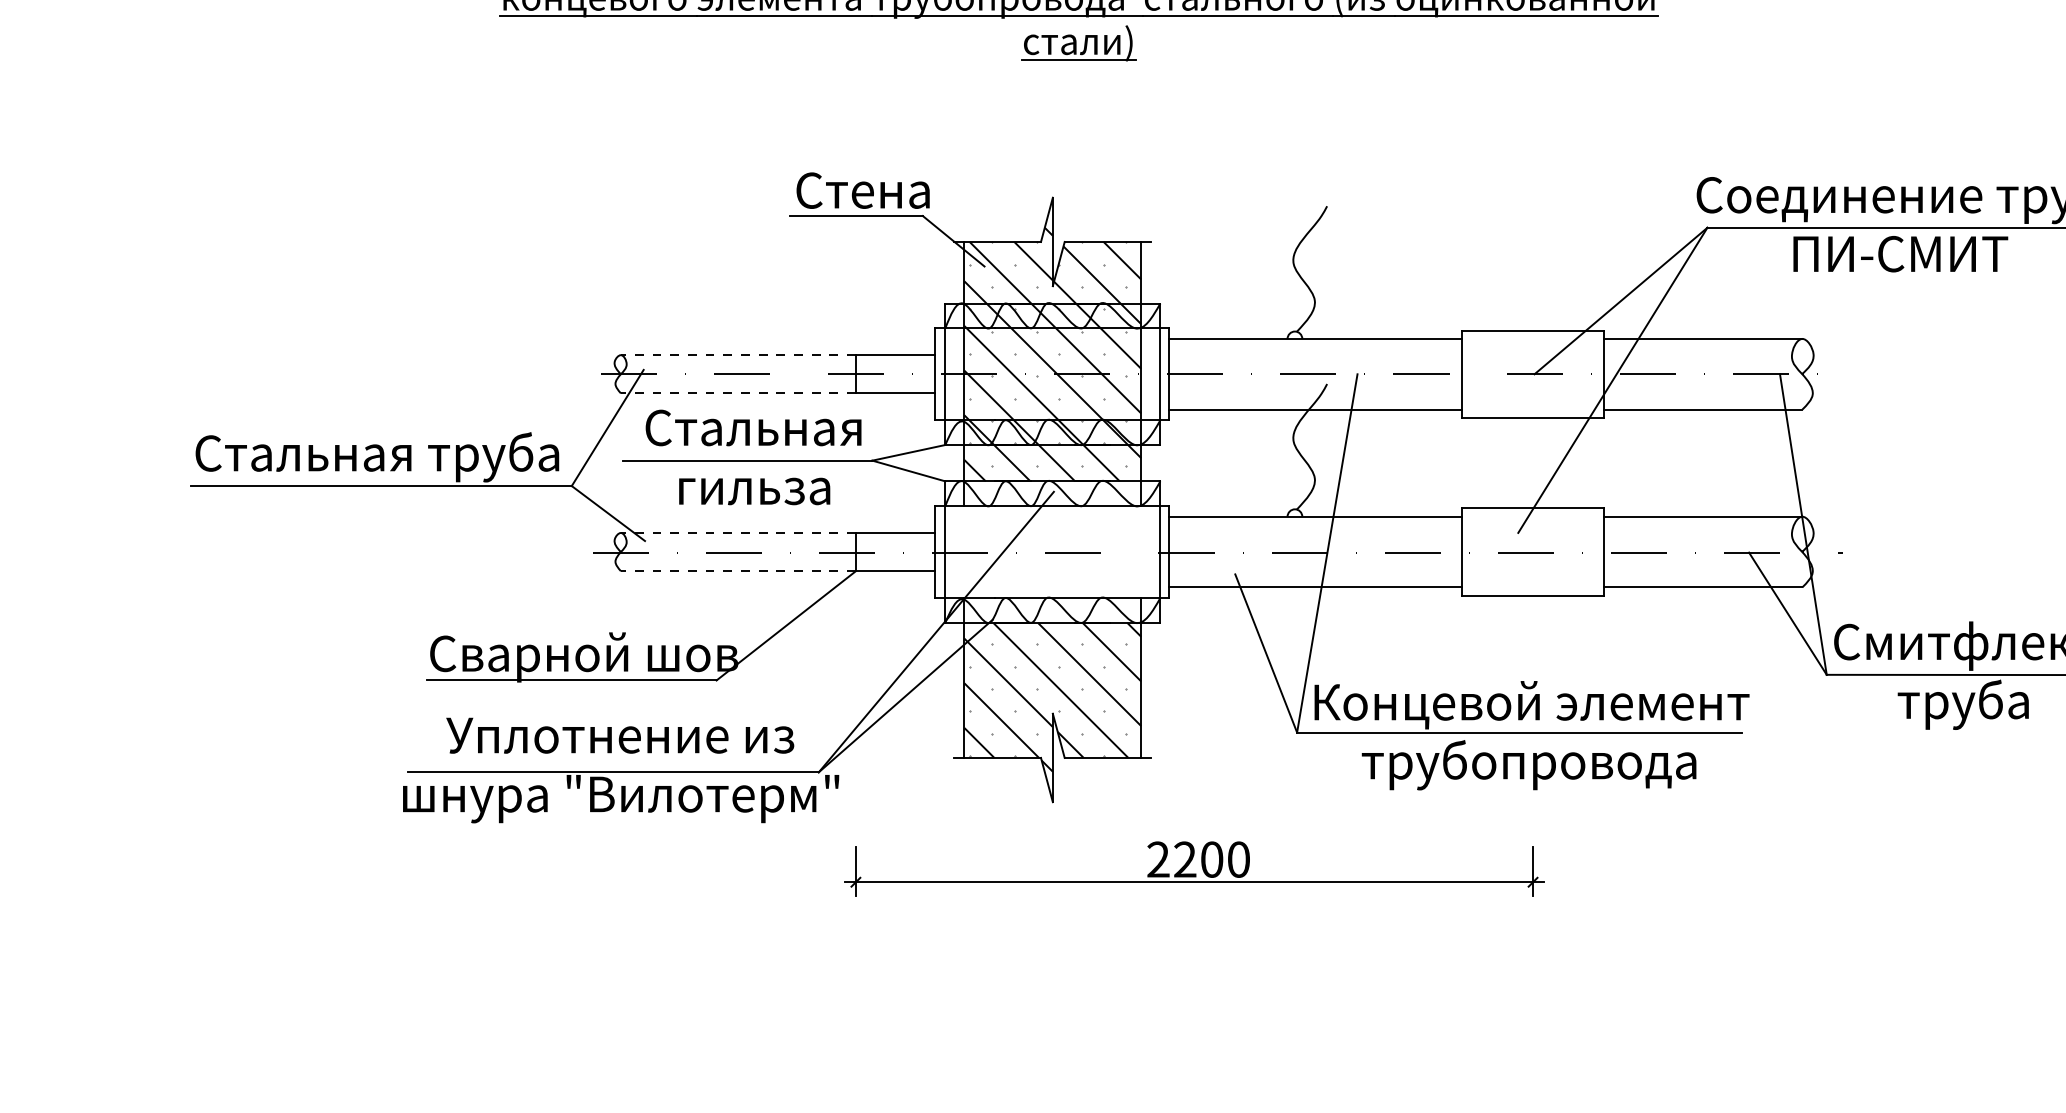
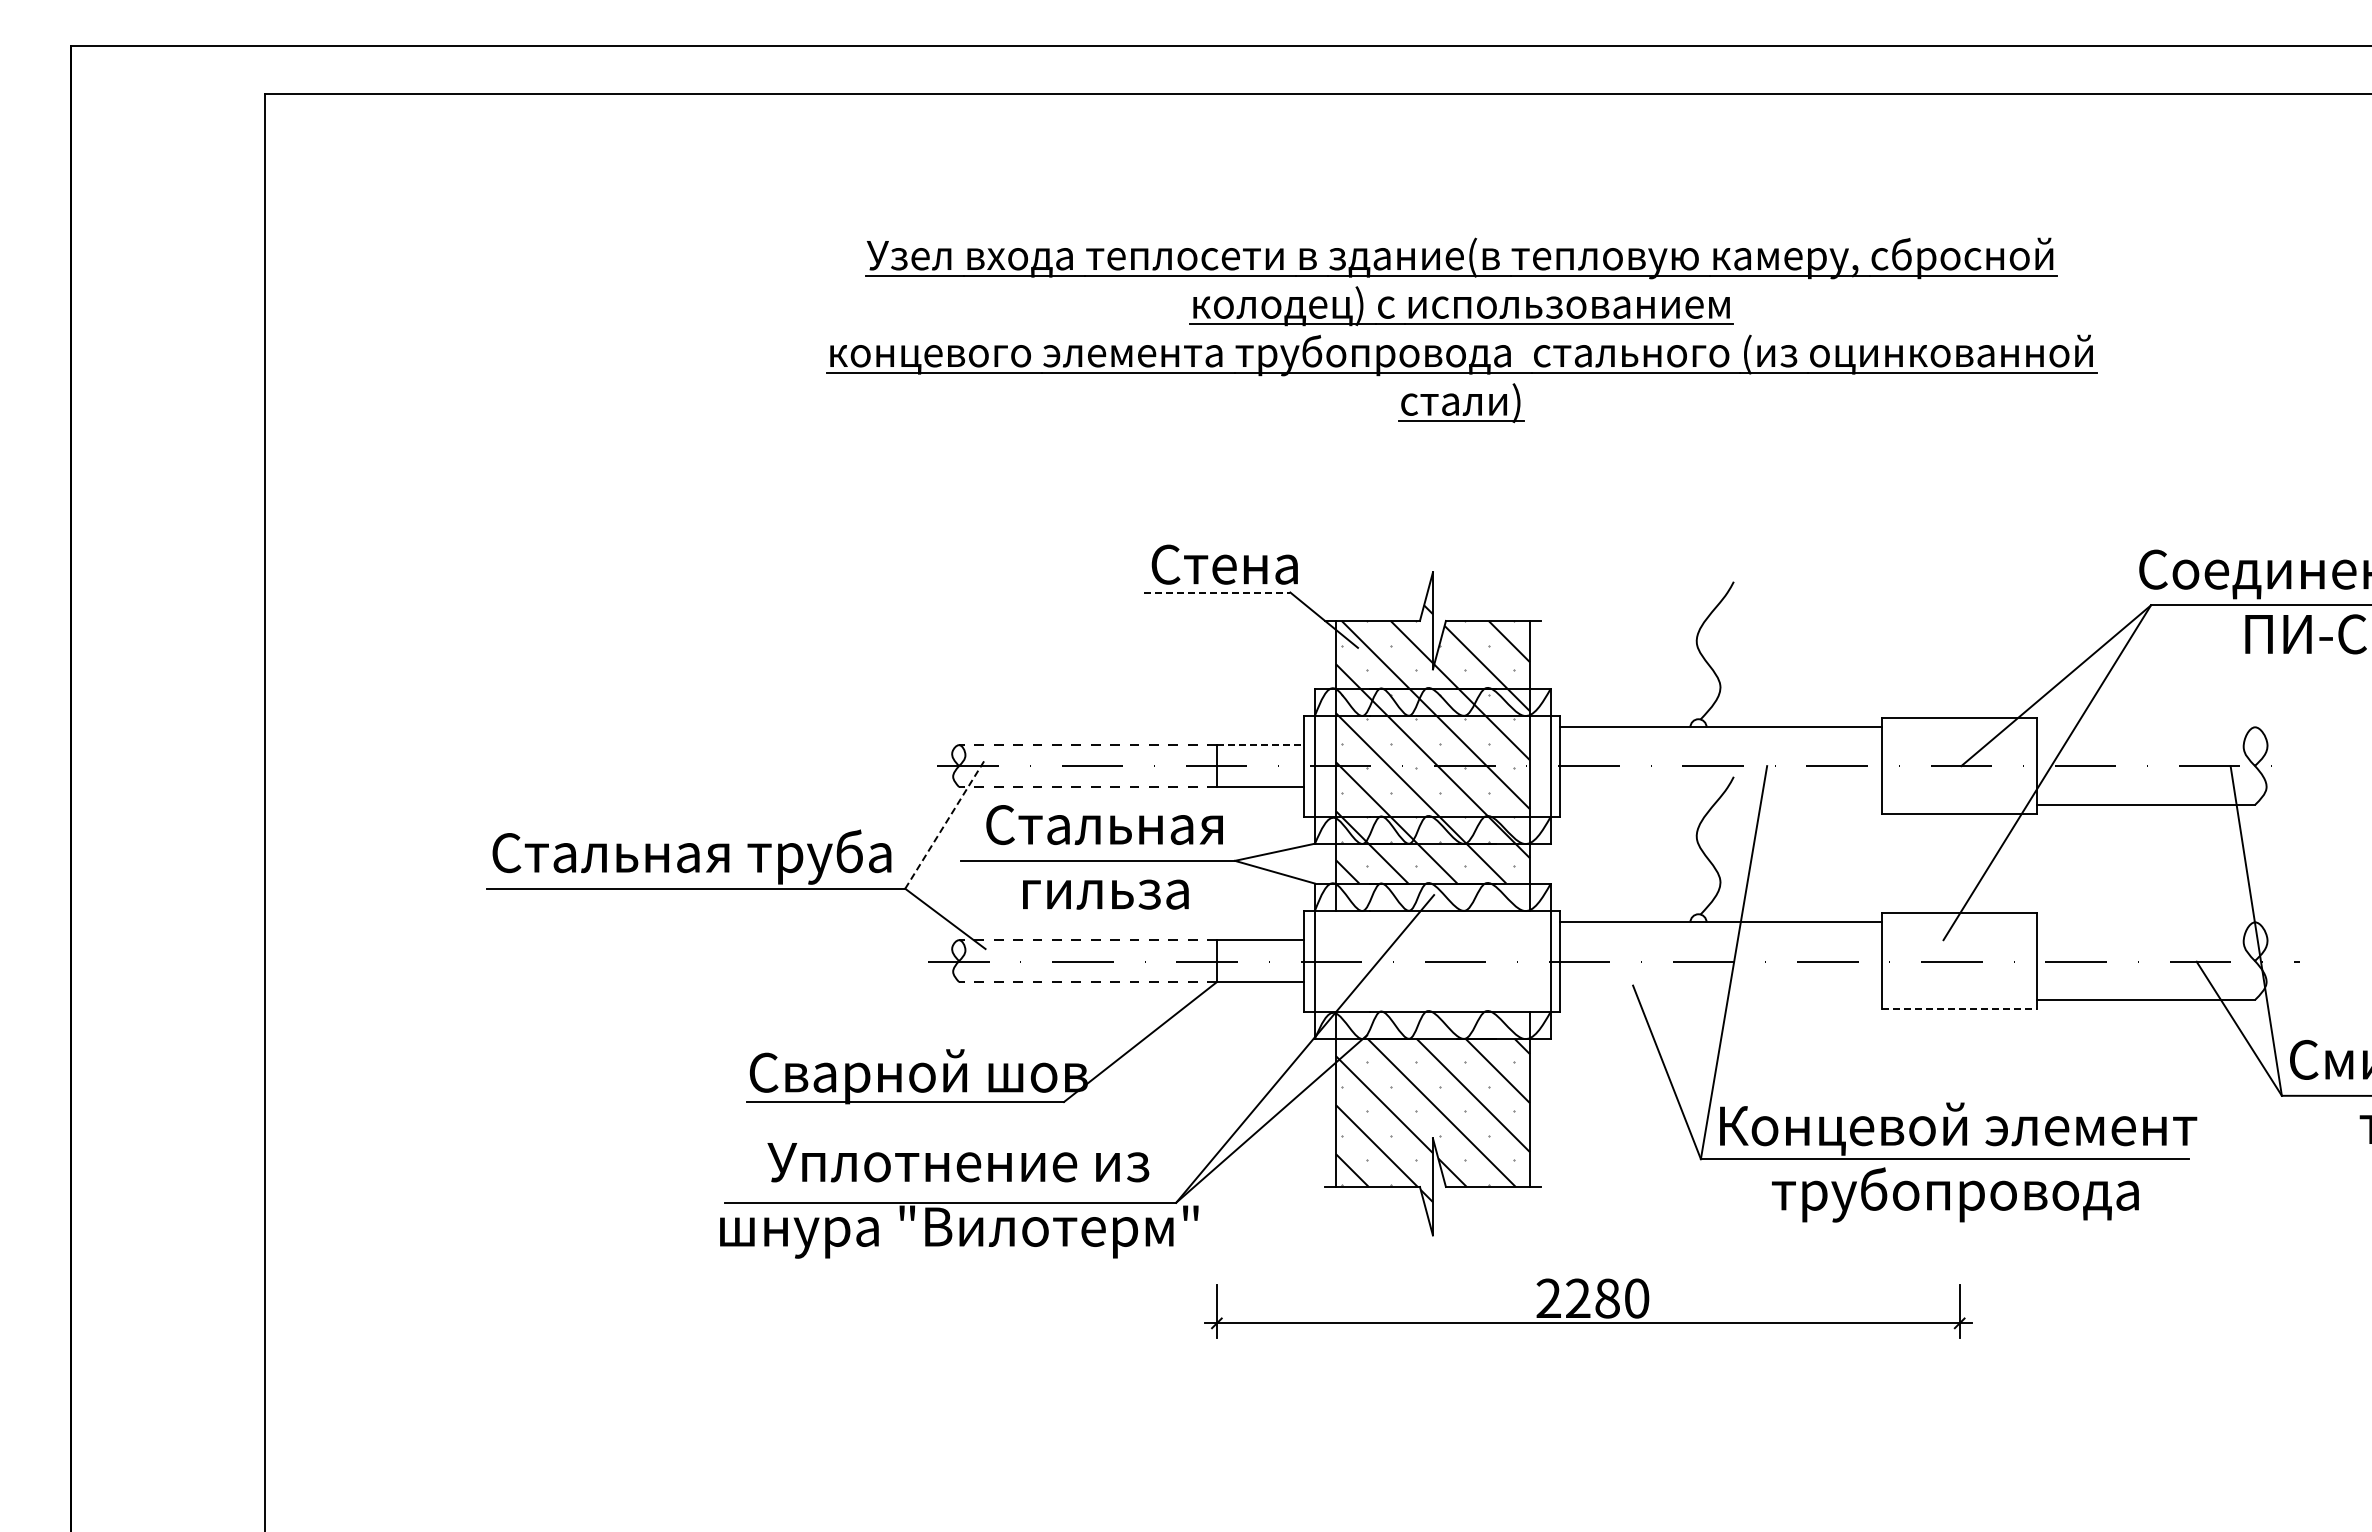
line: (856, 216) -> (1217, 592), solid -> dashed
line: (1703, 339) -> (2146, 727), removed
line: (895, 355) -> (1260, 745), solid -> dashed
line: (1315, 409) -> (1721, 804), removed
line: (607, 428) -> (944, 825), solid -> dashed
line: (1703, 516) -> (2146, 922), removed
line: (1315, 587) -> (1721, 999), removed
line: (1532, 595) -> (1959, 1008), solid -> dashed
text: (1211, 859) -> (1607, 1298), 2200 -> 2280

